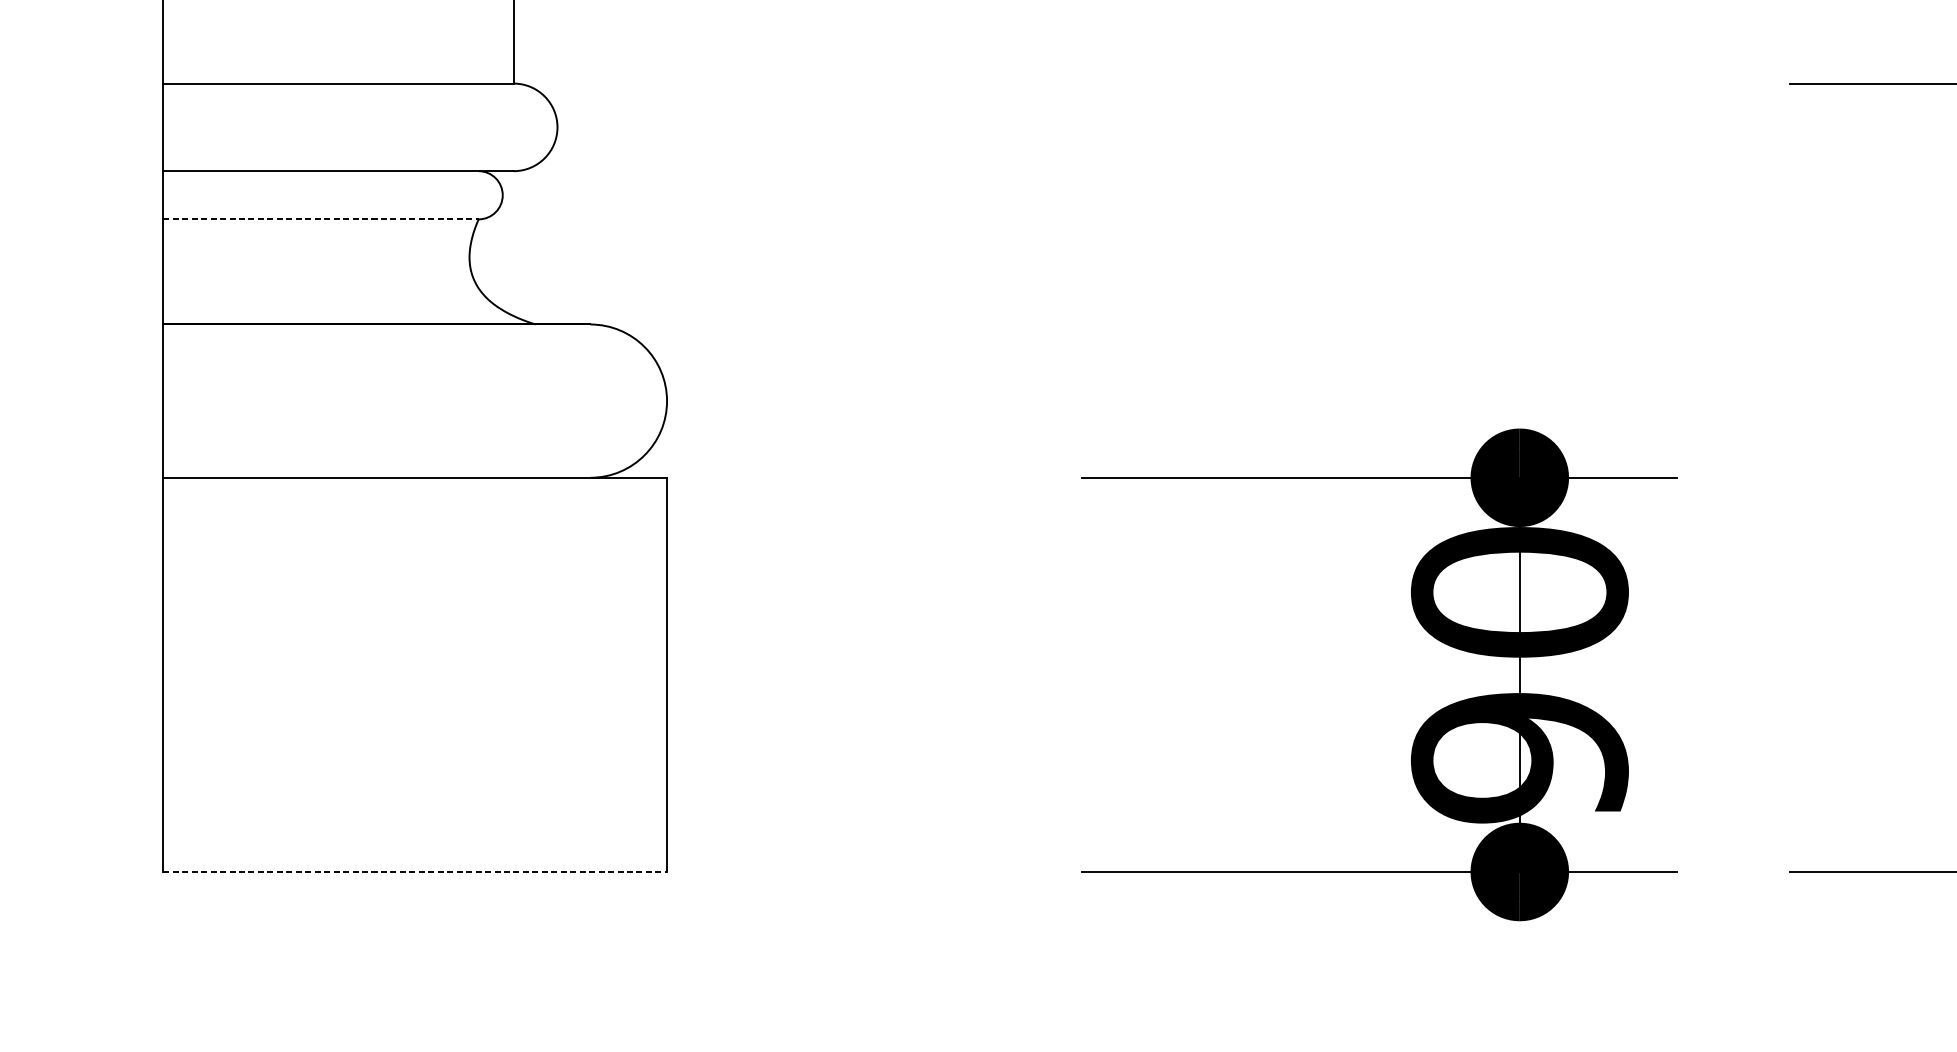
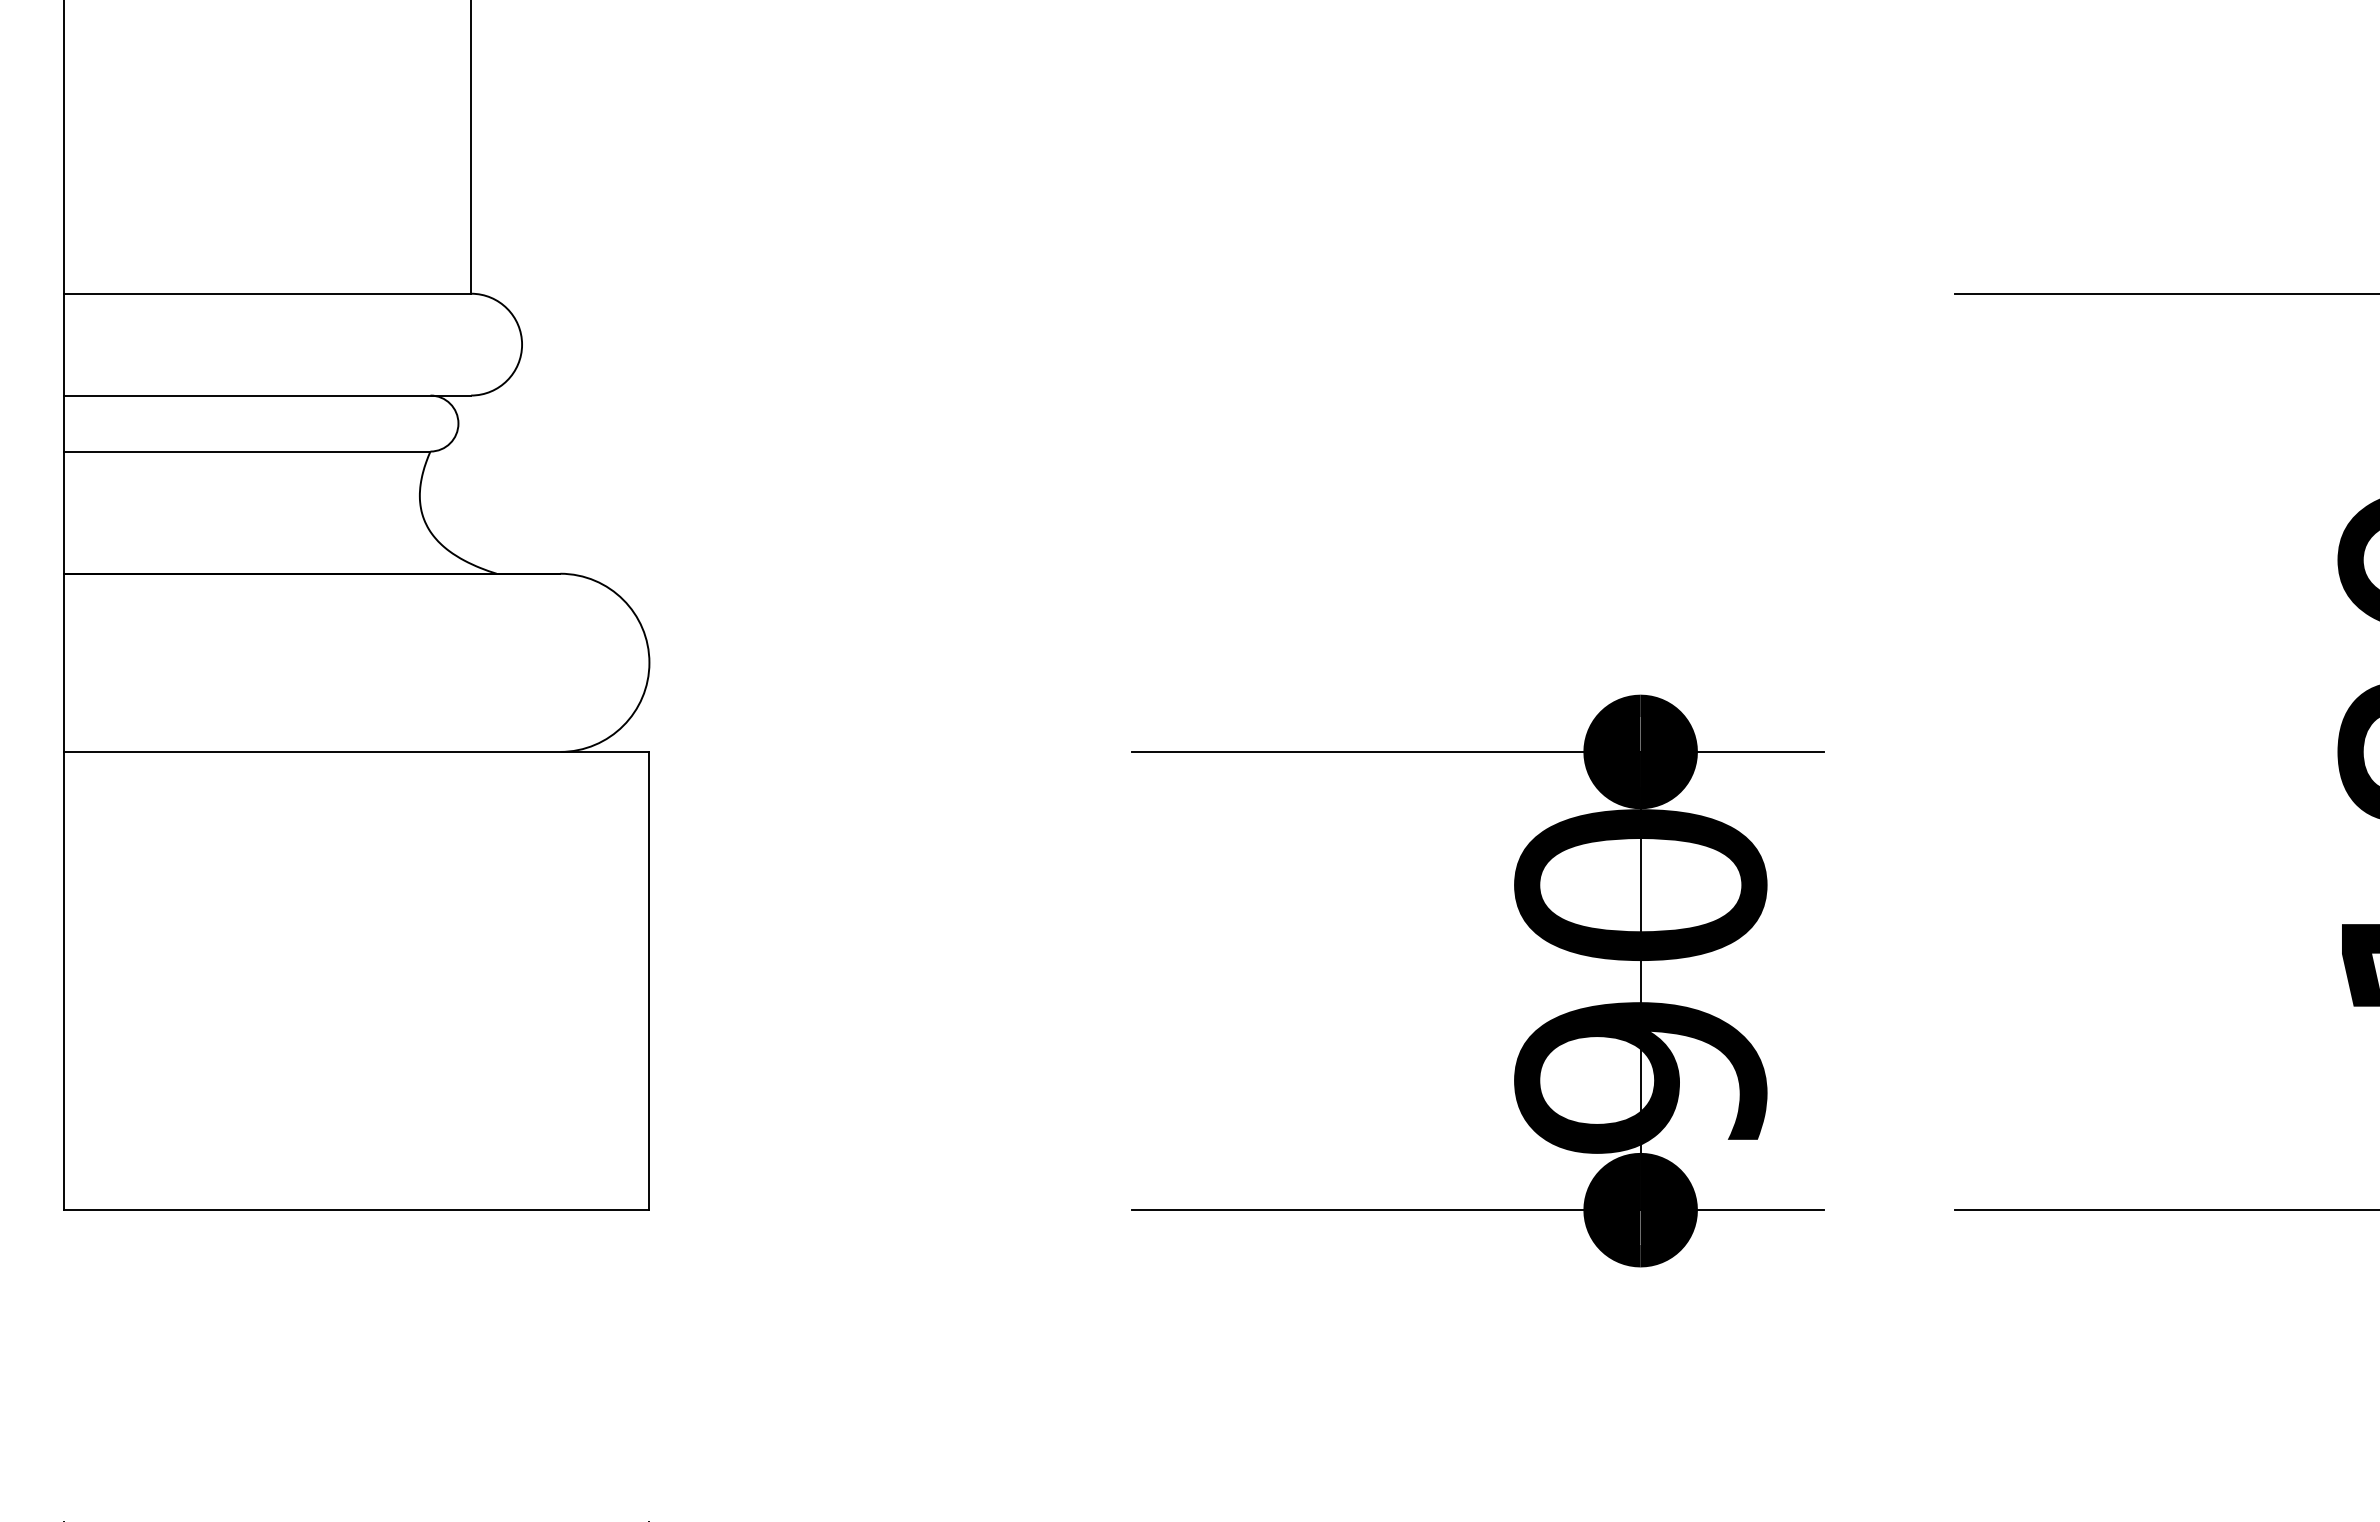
line: (321, 219) -> (247, 451), dashed -> solid
line: (415, 872) -> (356, 1210), dashed -> solid

